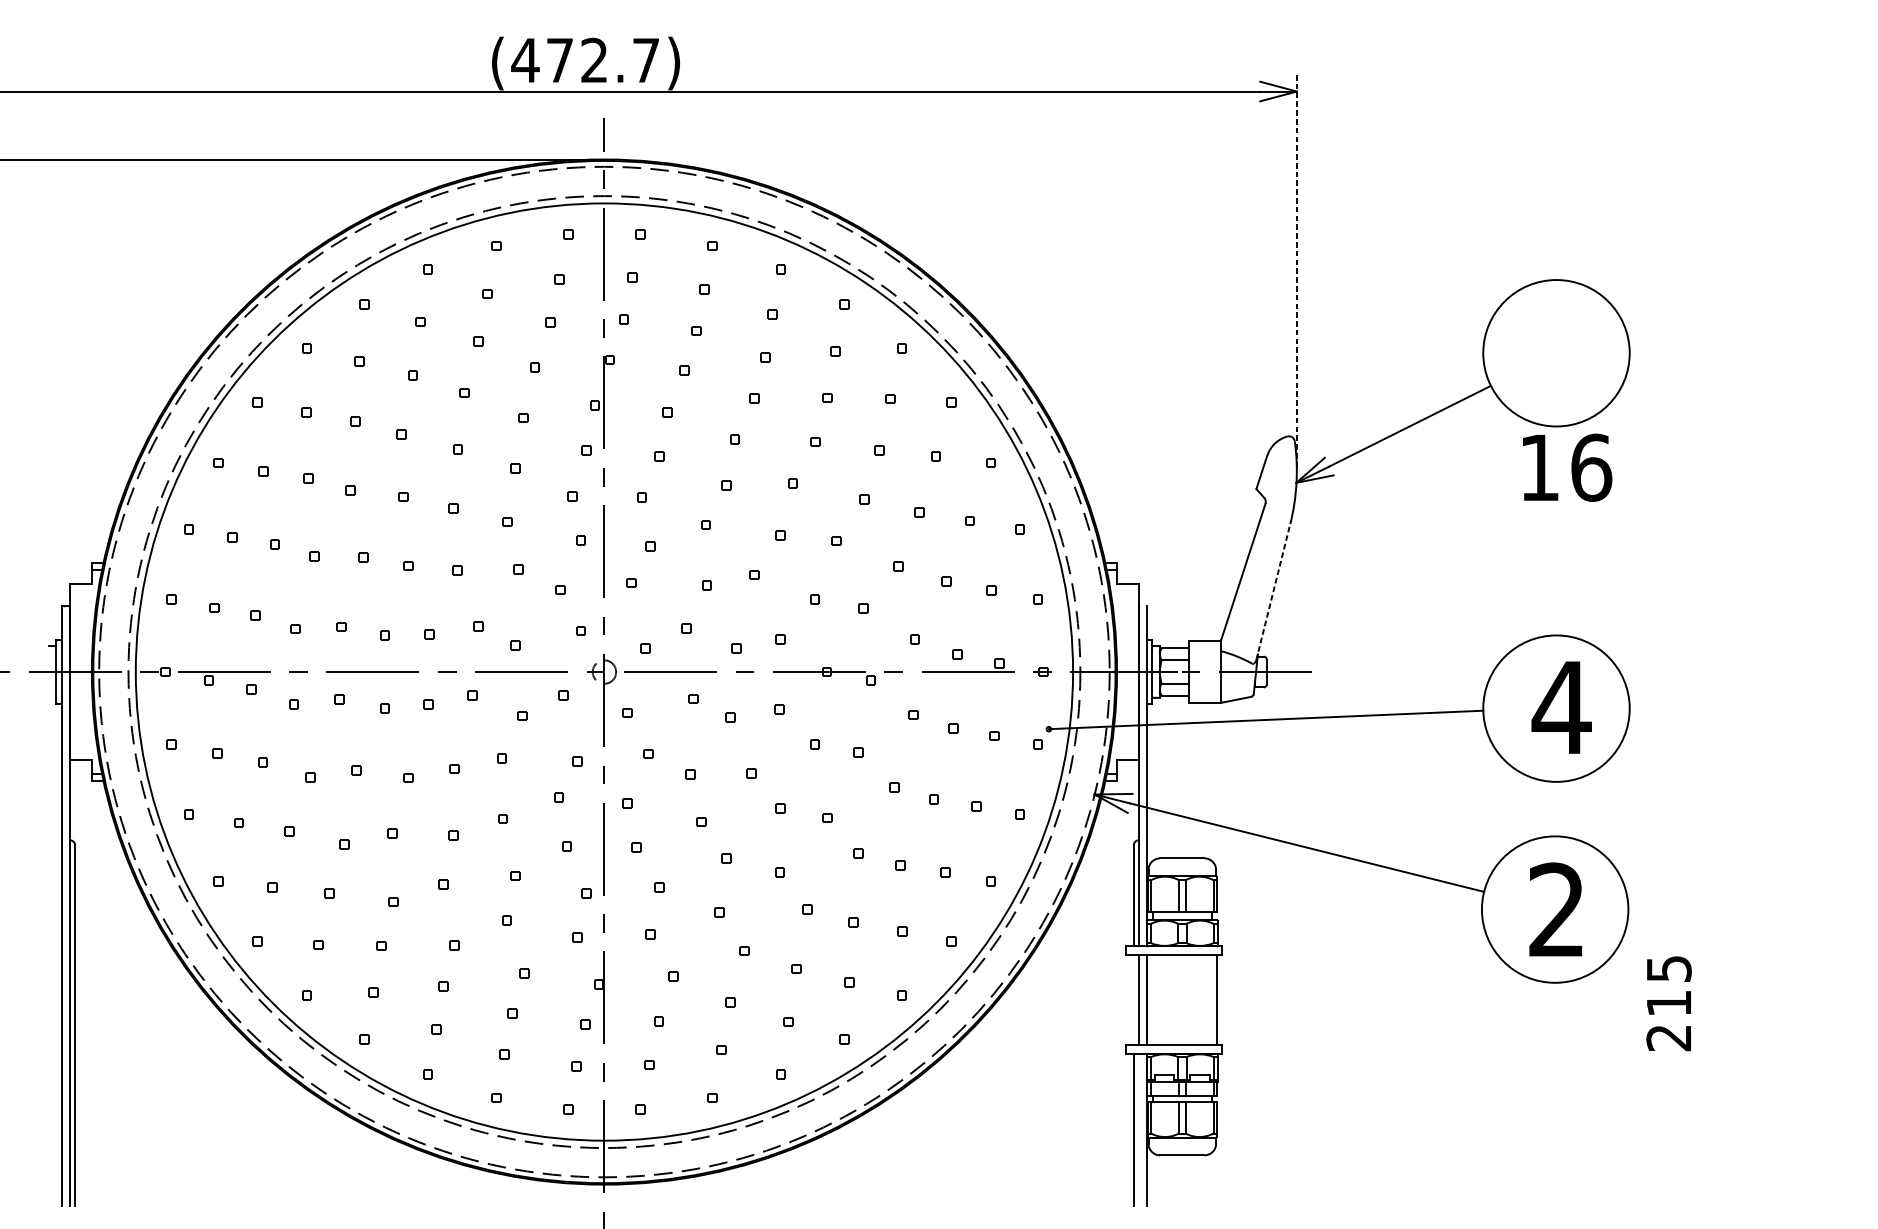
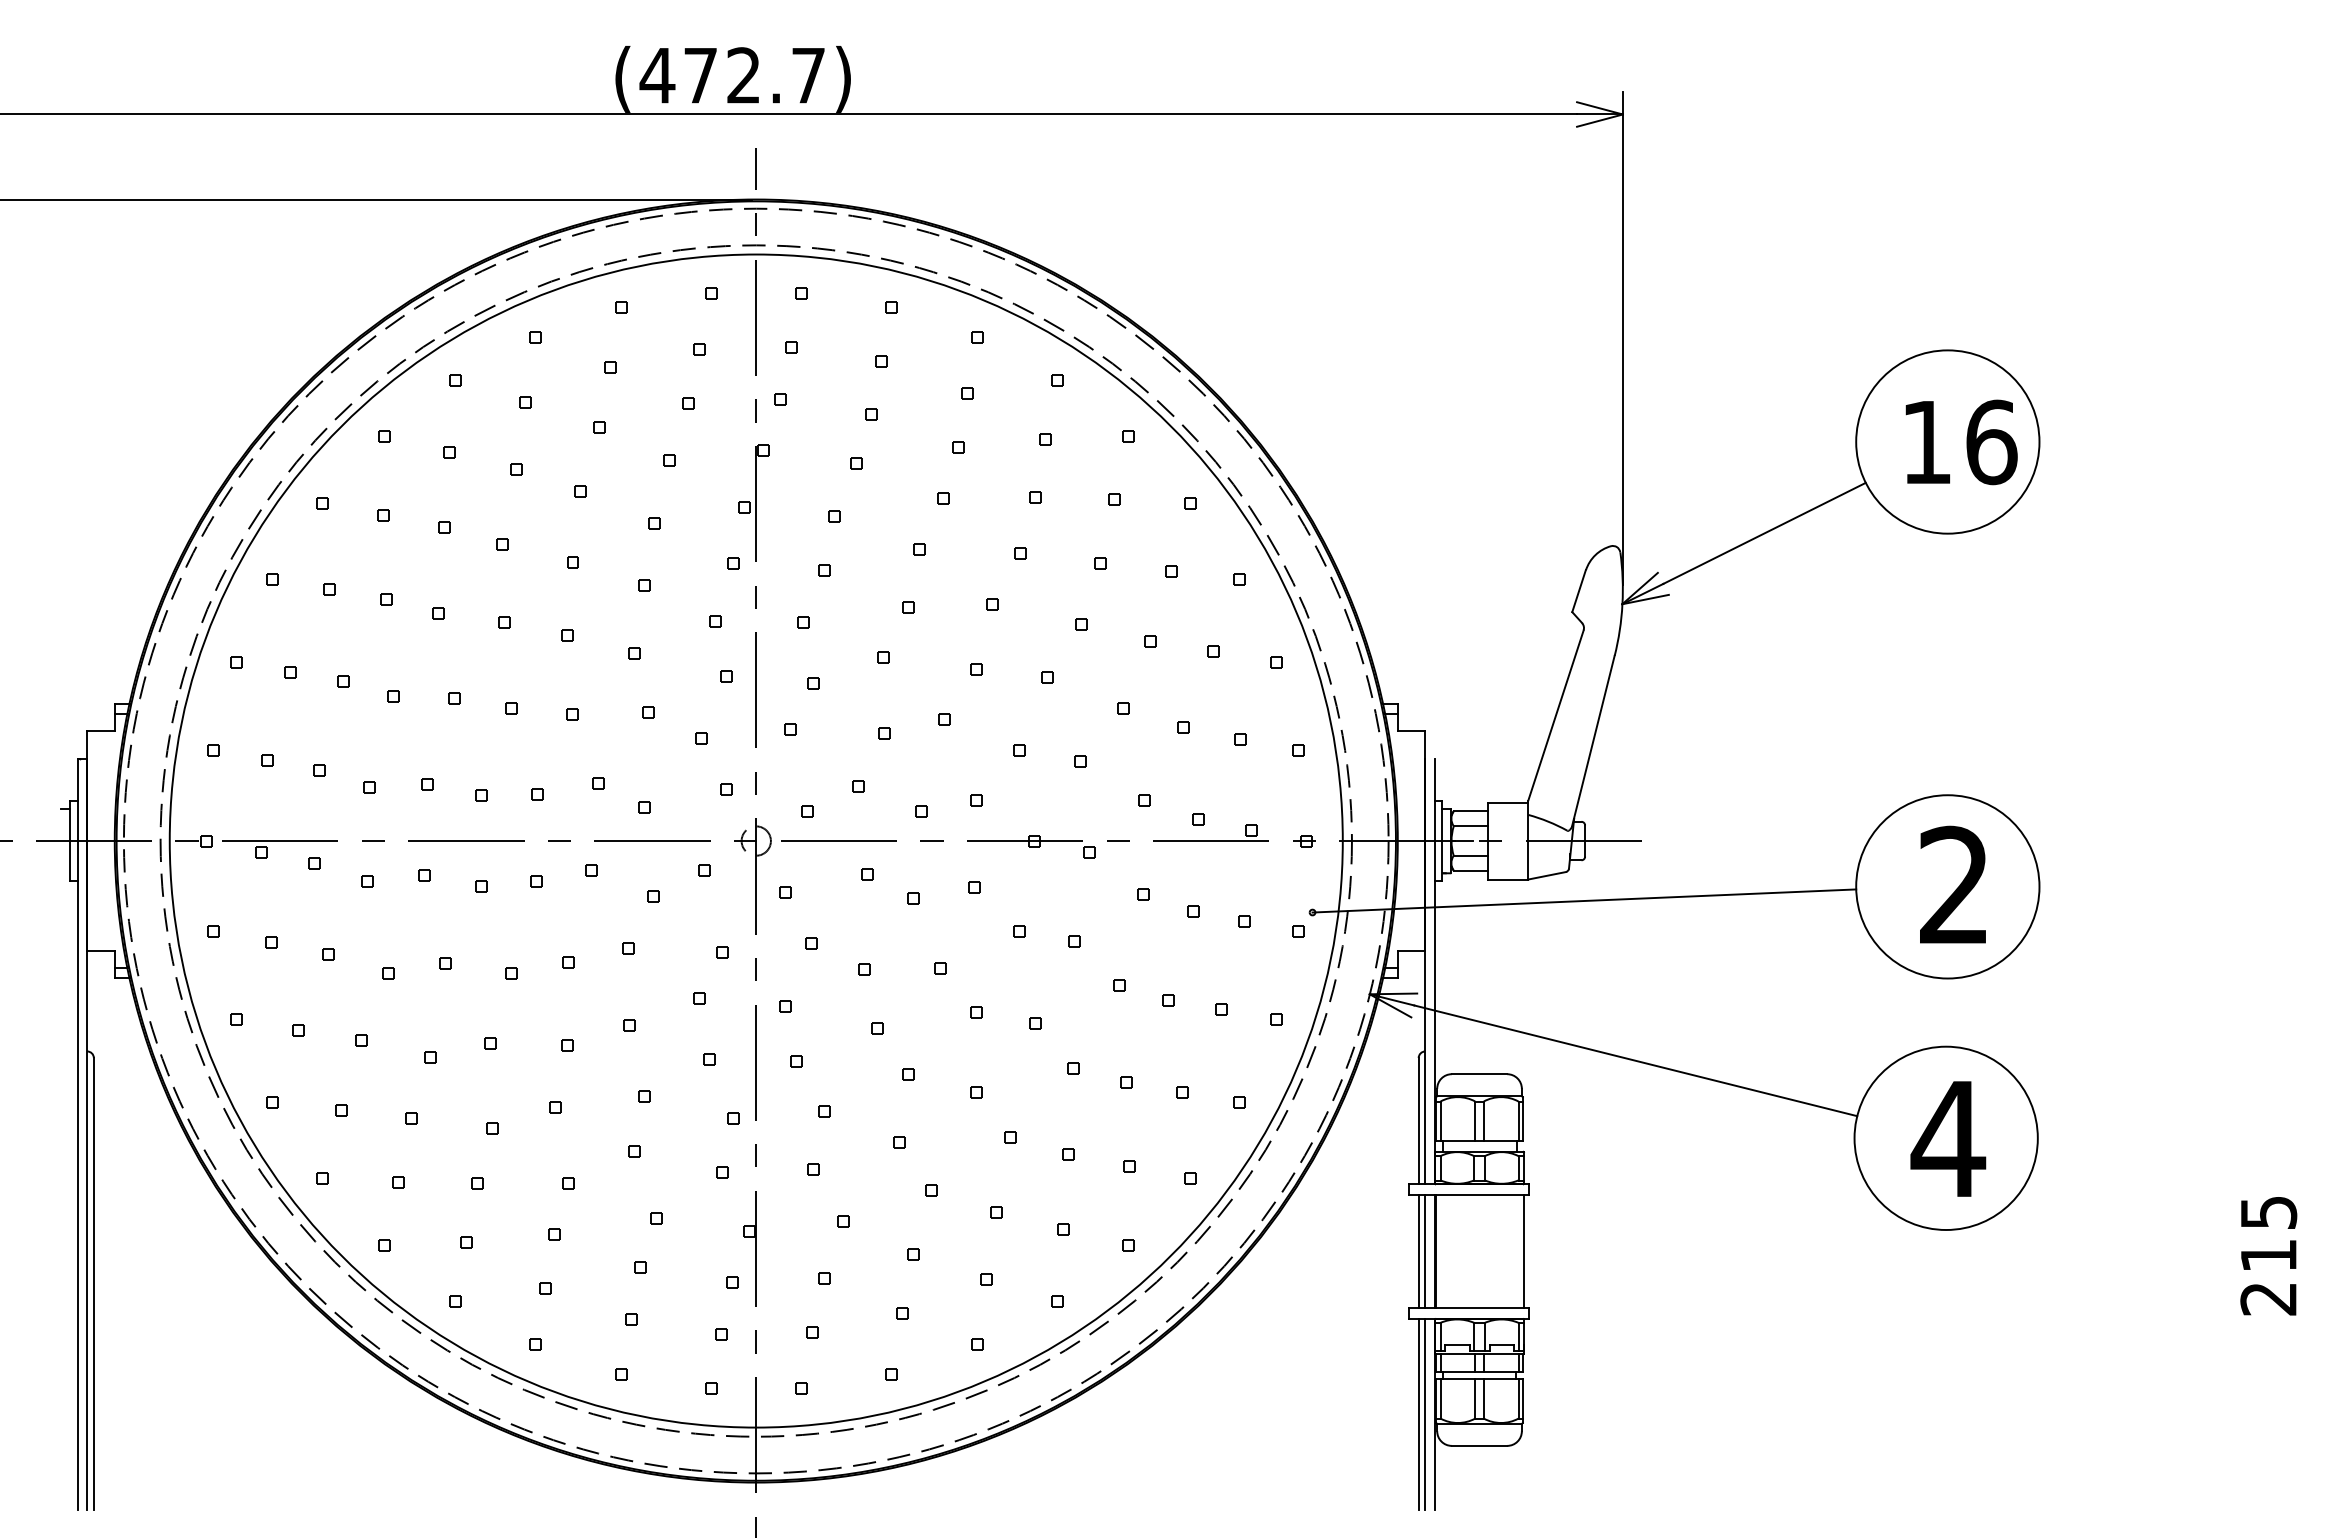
line: (1296, 270) -> (1622, 338), dashed -> solid
text: (1567, 467) -> (1961, 442), moved
line: (1273, 592) -> (1593, 741), dashed -> solid
text: (1561, 706) -> (1954, 884), 4 -> 2
text: (1557, 908) -> (1948, 1137), 2 -> 4
line: (1133, 1000) -> (1418, 1251), added
text: (1668, 1004) -> (2268, 1256), moved
line: (1139, 1130) -> (1425, 1414), added

